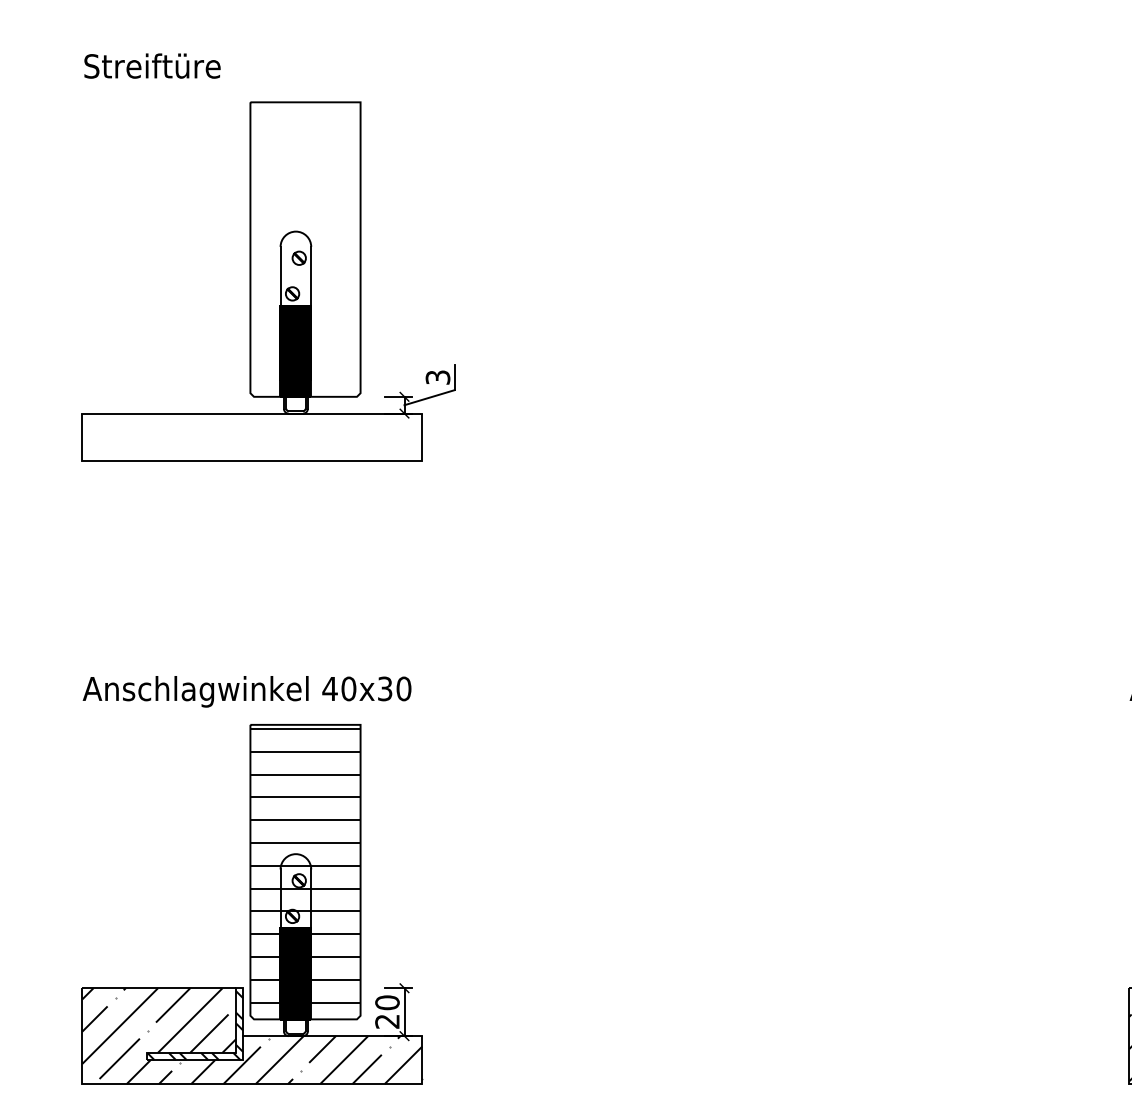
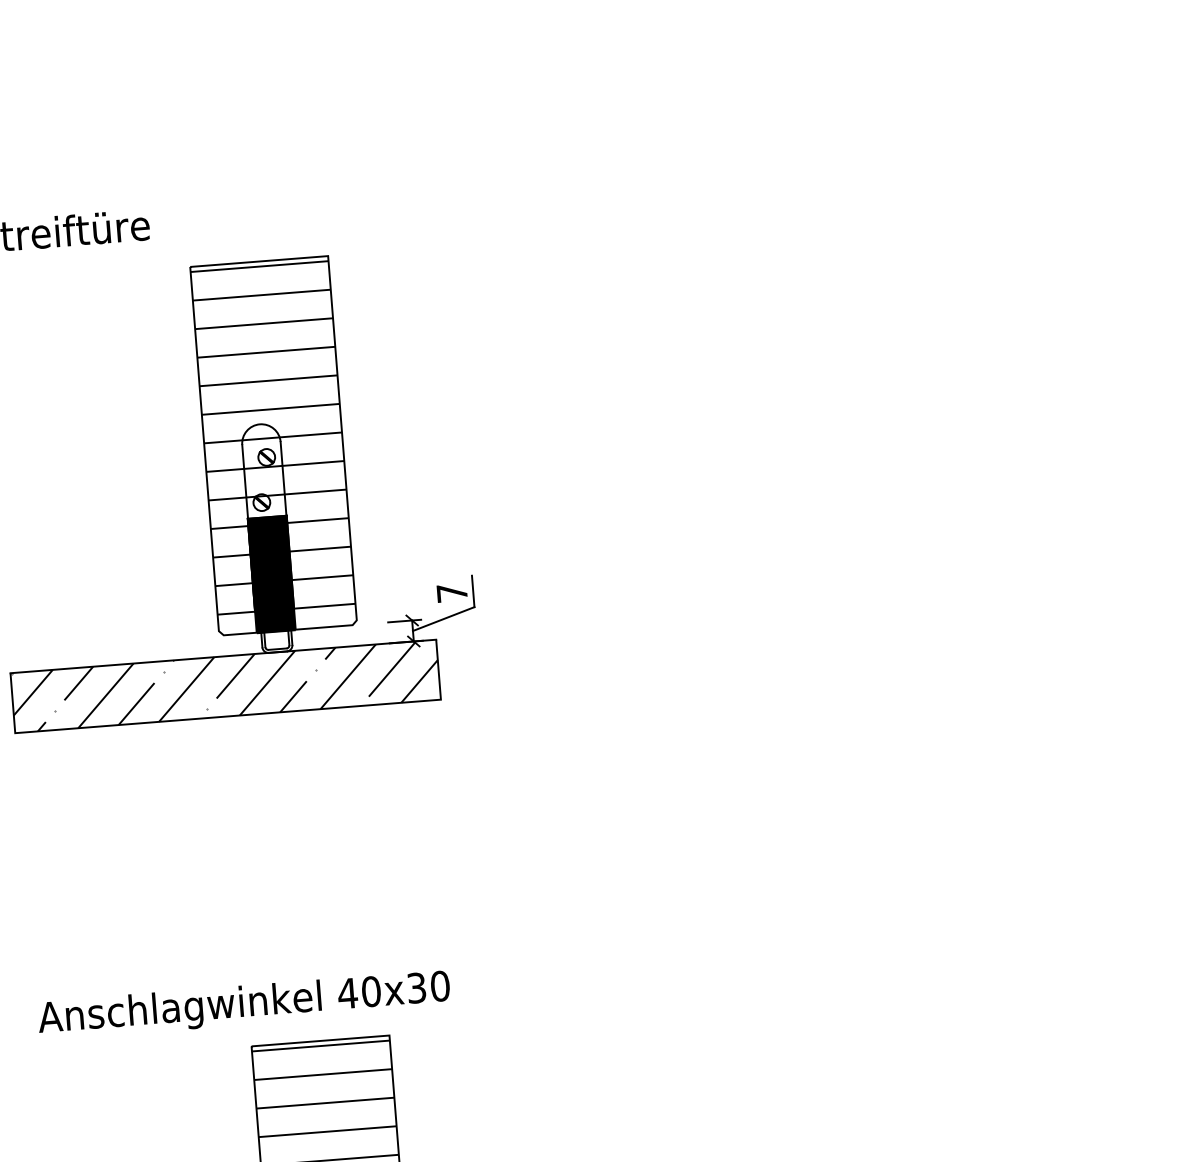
hatch: (305, 243) -> (273, 438), added
text: (437, 377) -> (451, 593), 3 -> 7
hatch: (252, 437) -> (225, 686), added

